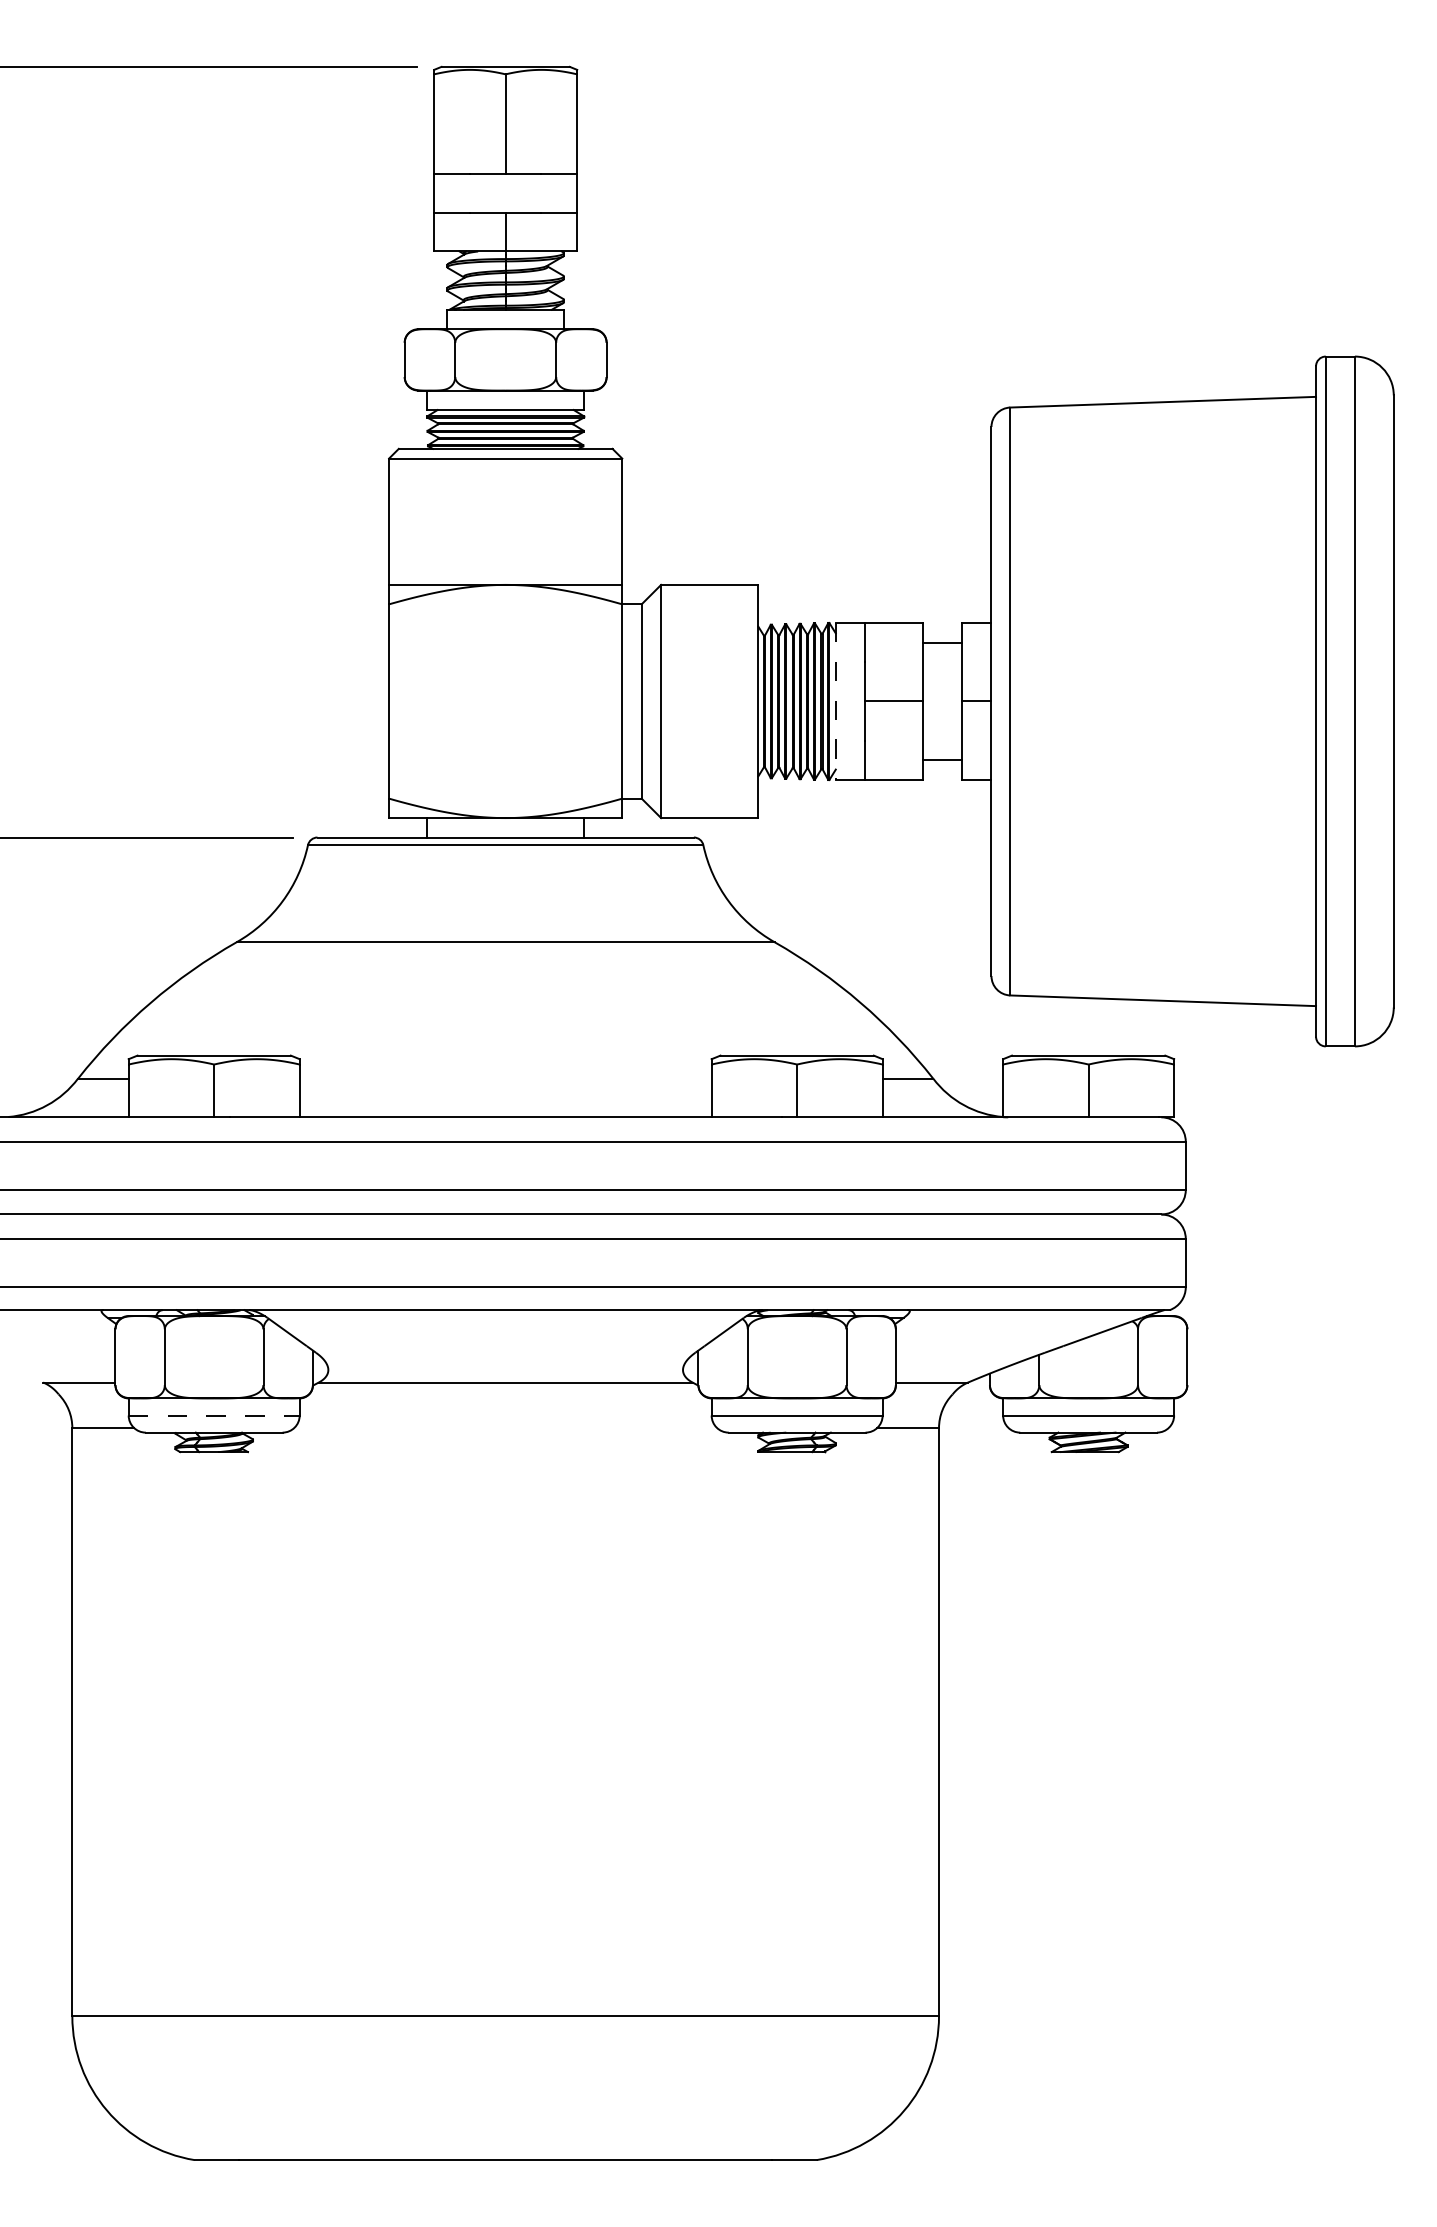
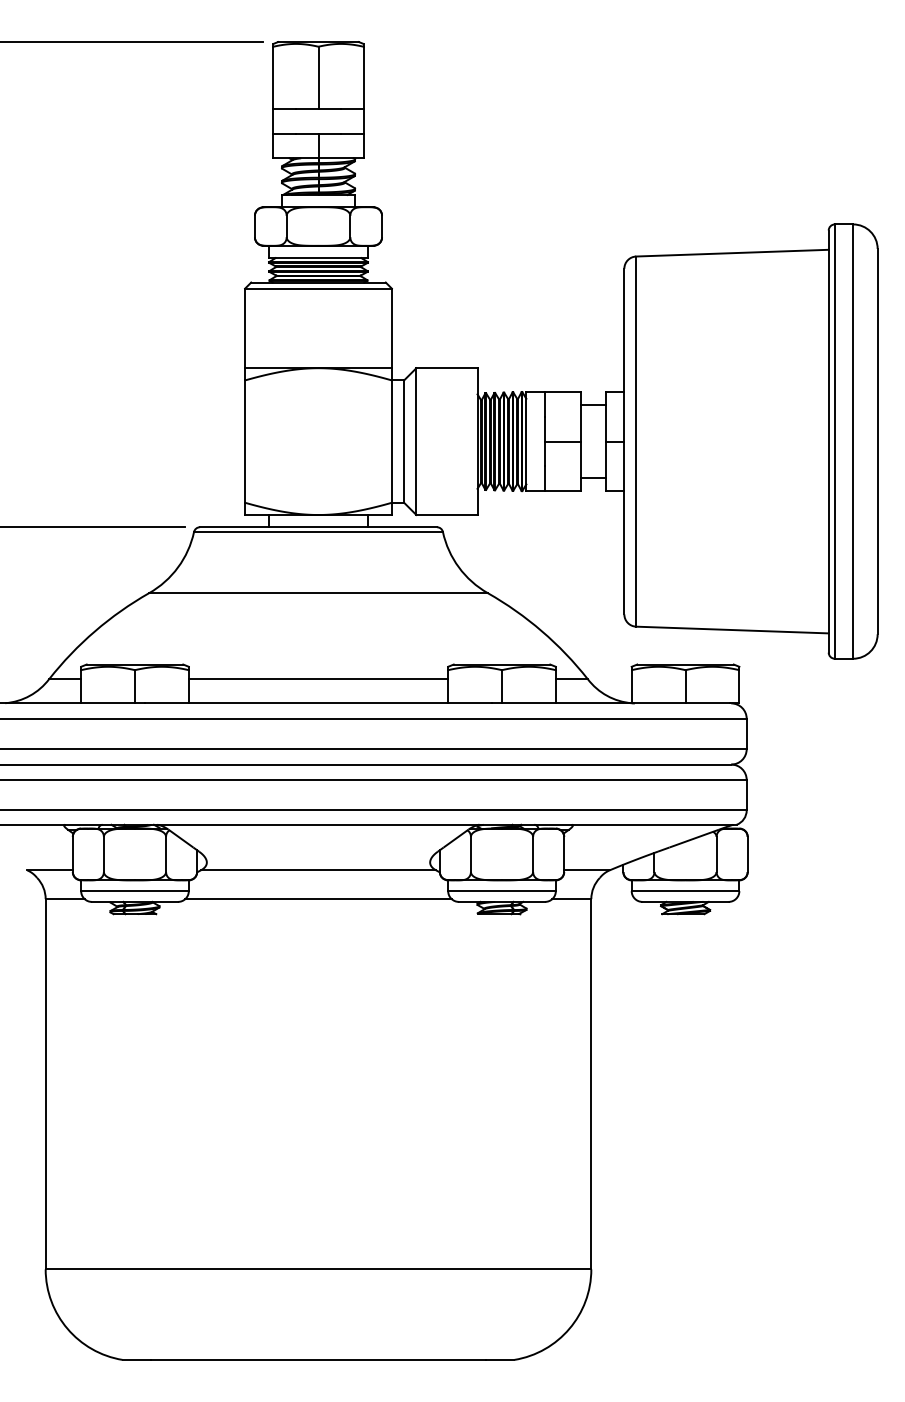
line: (836, 701) -> (526, 441), dashed -> solid
line: (505, 1079) -> (318, 679), added
line: (213, 1416) -> (134, 891), dashed -> solid
line: (505, 1428) -> (318, 899), added

